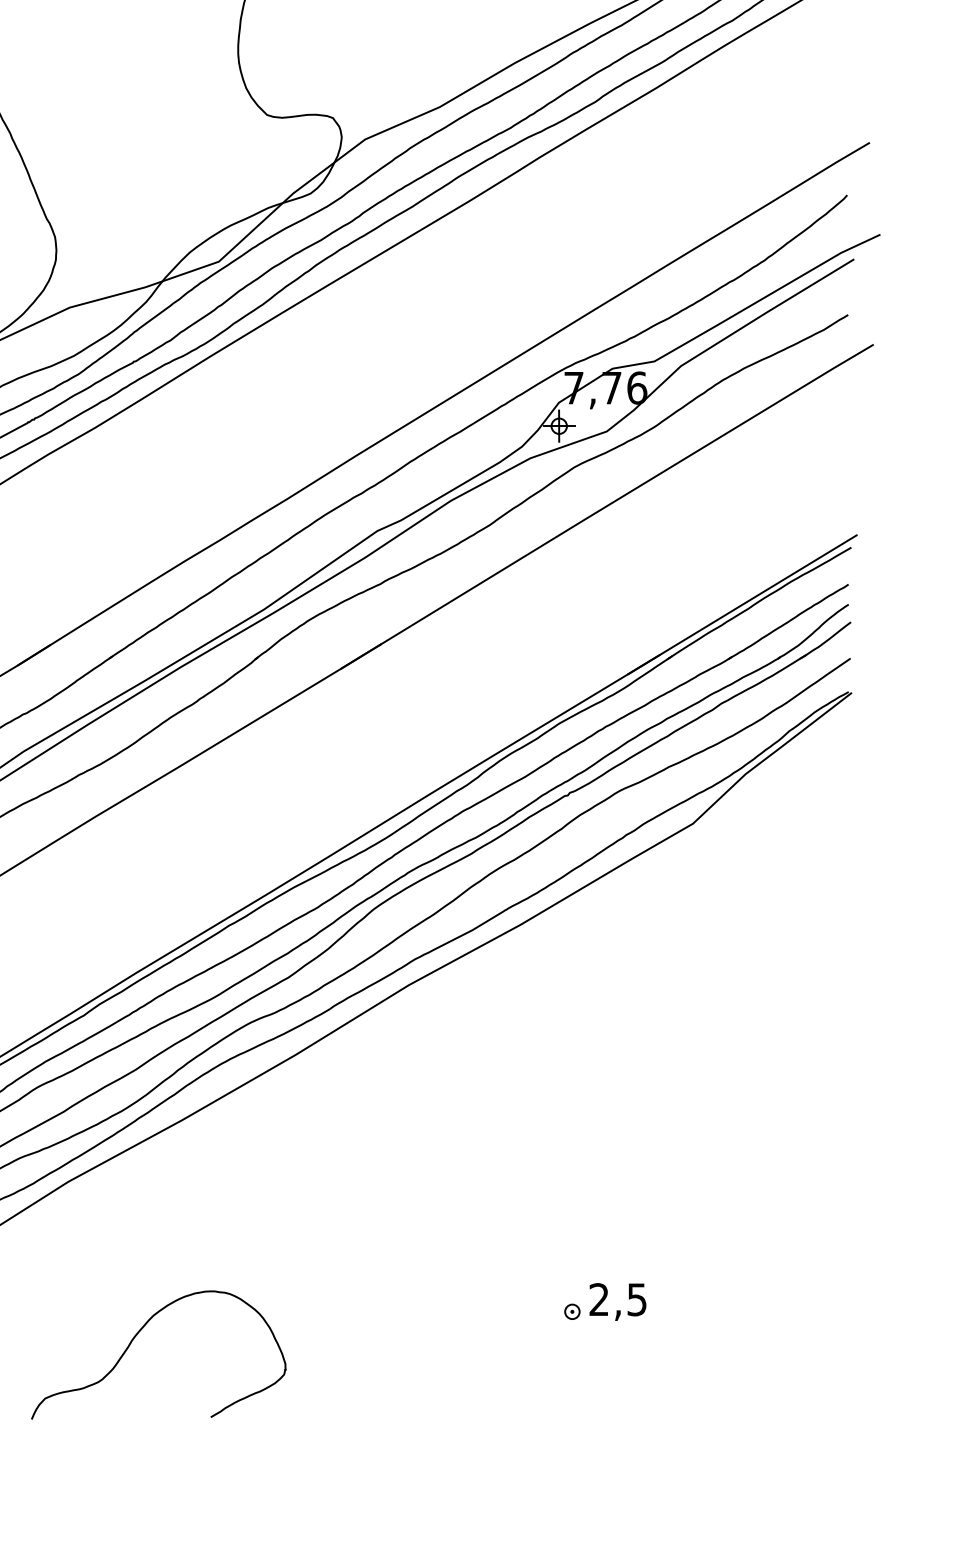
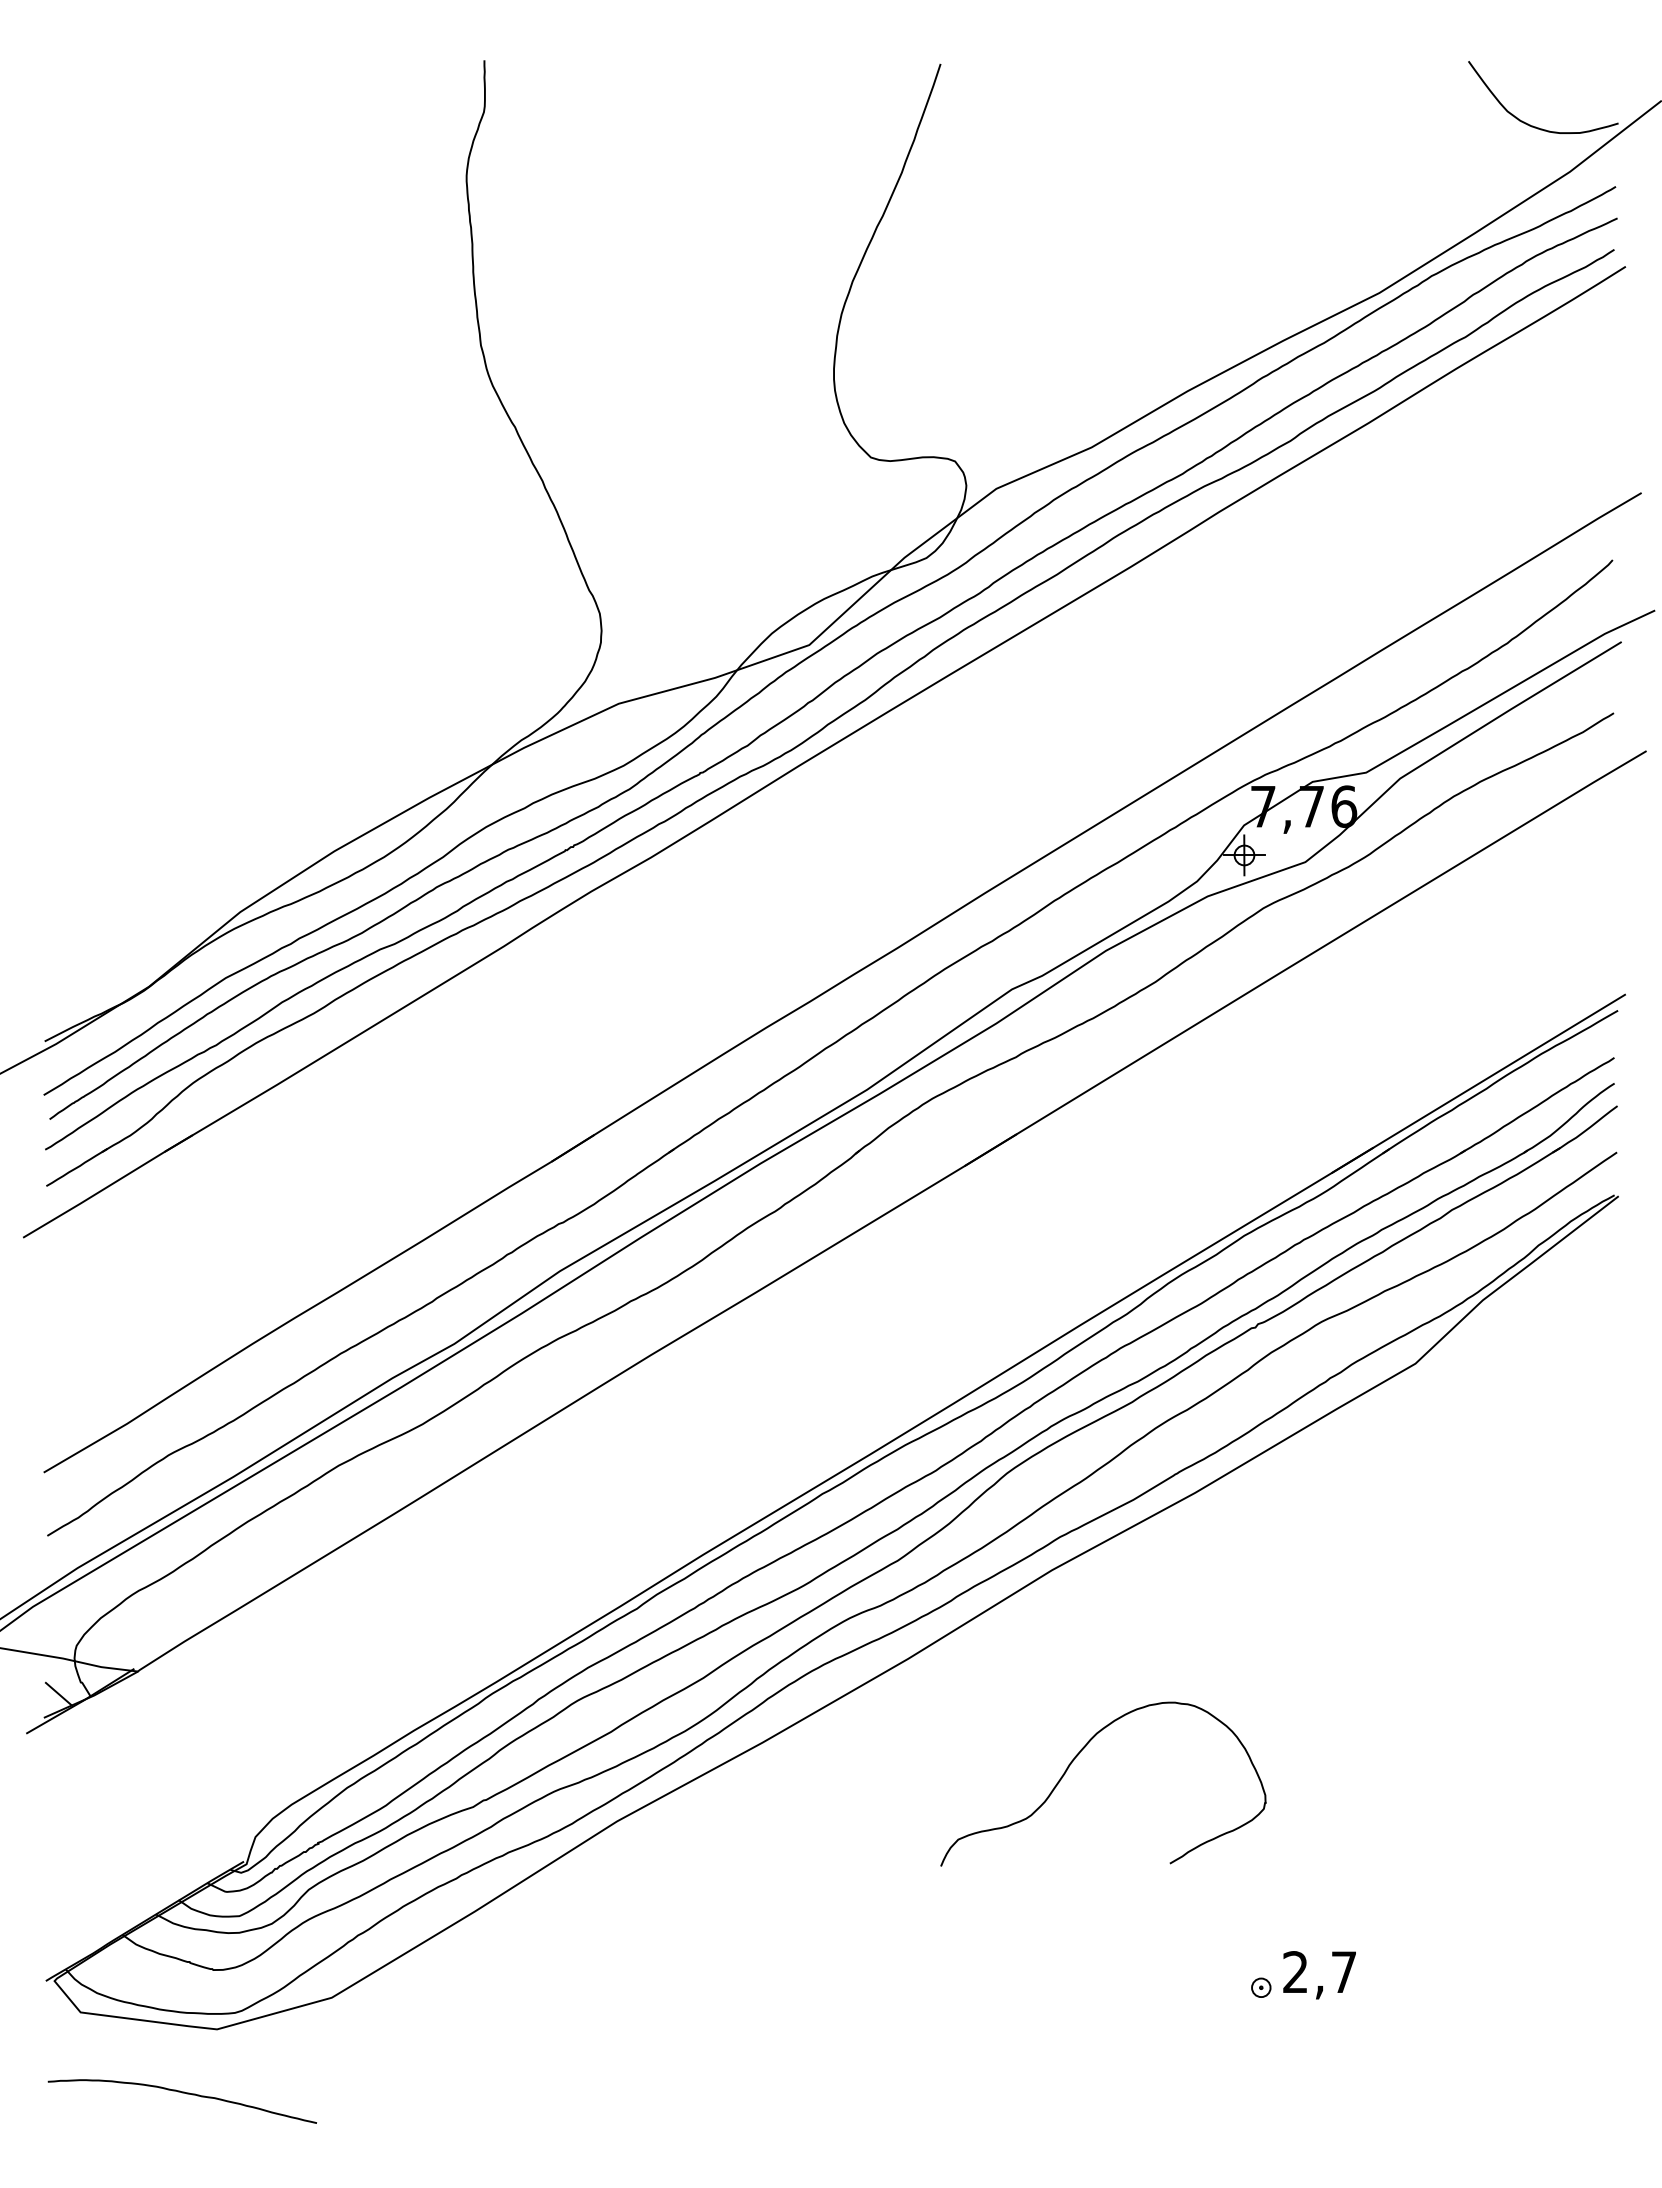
text: (636, 1299) -> (1343, 1972), 2,5 -> 2,7
curve: (136, 1336) -> (1074, 1760), moved

